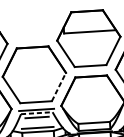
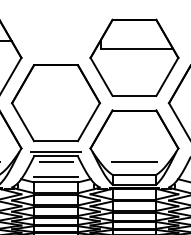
line: (58, 87) -> (88, 122), dashed -> solid
line: (37, 113) -> (56, 156), dashed -> solid
line: (93, 113) -> (134, 162), added

